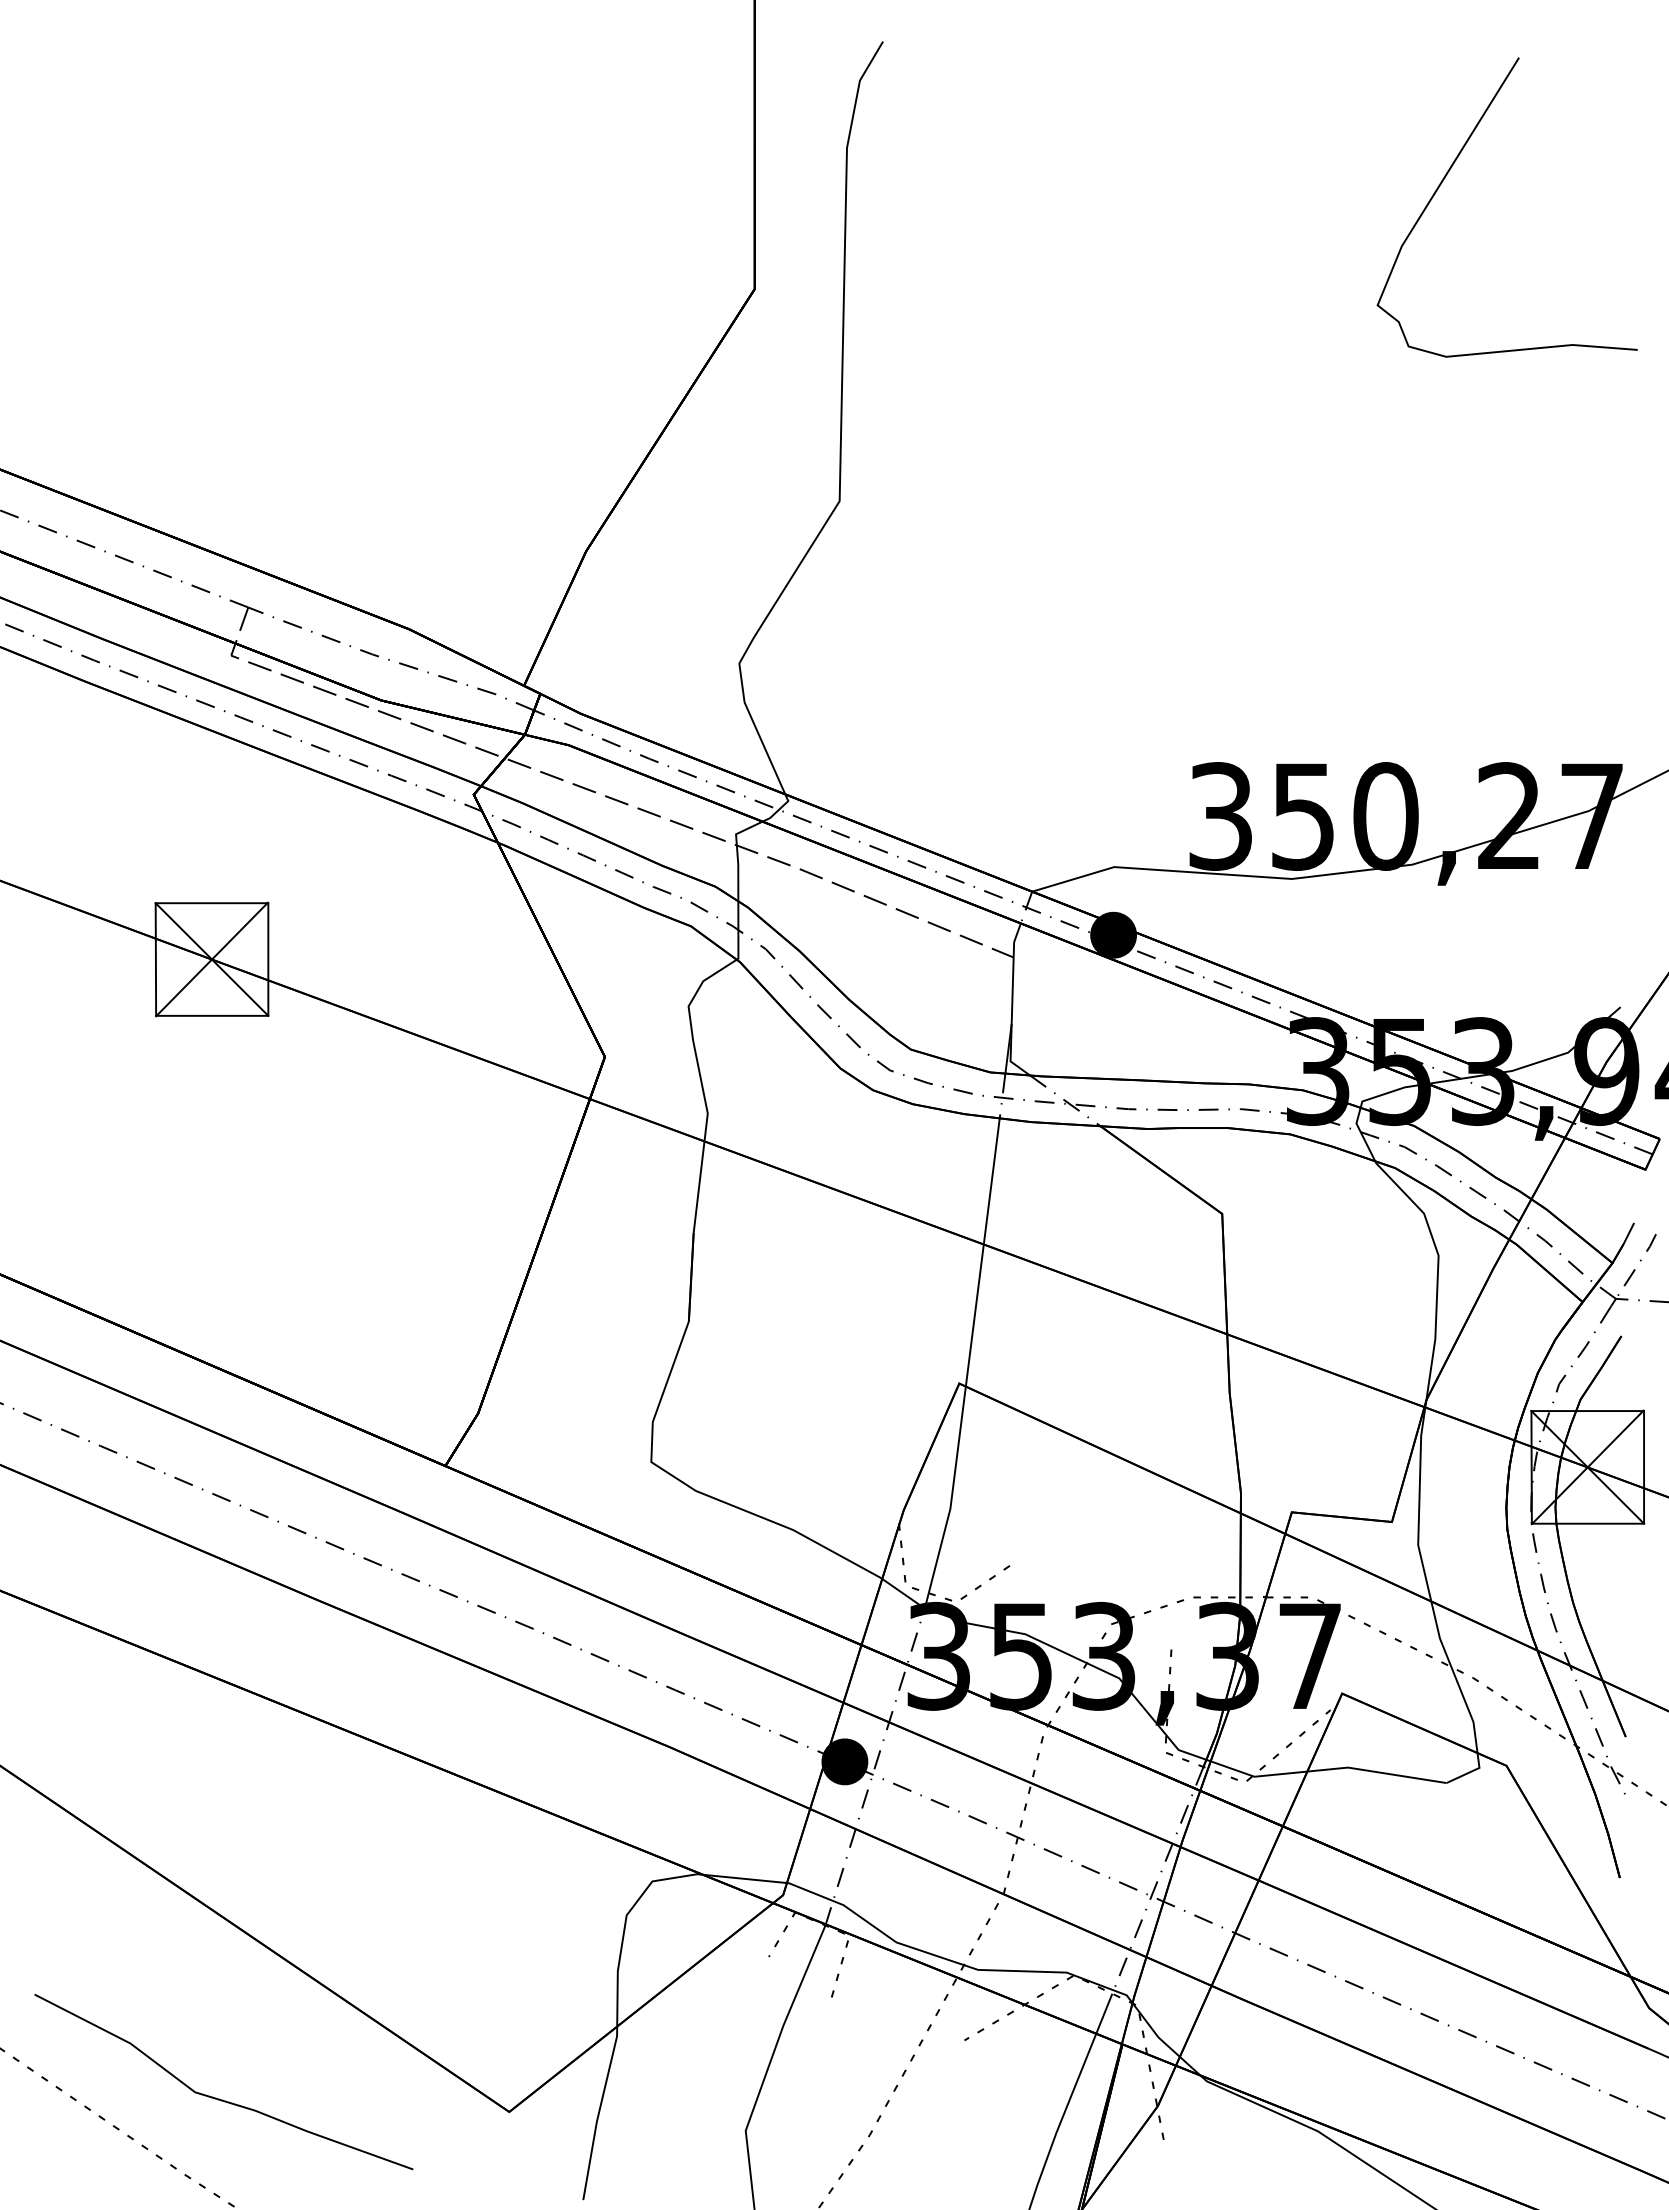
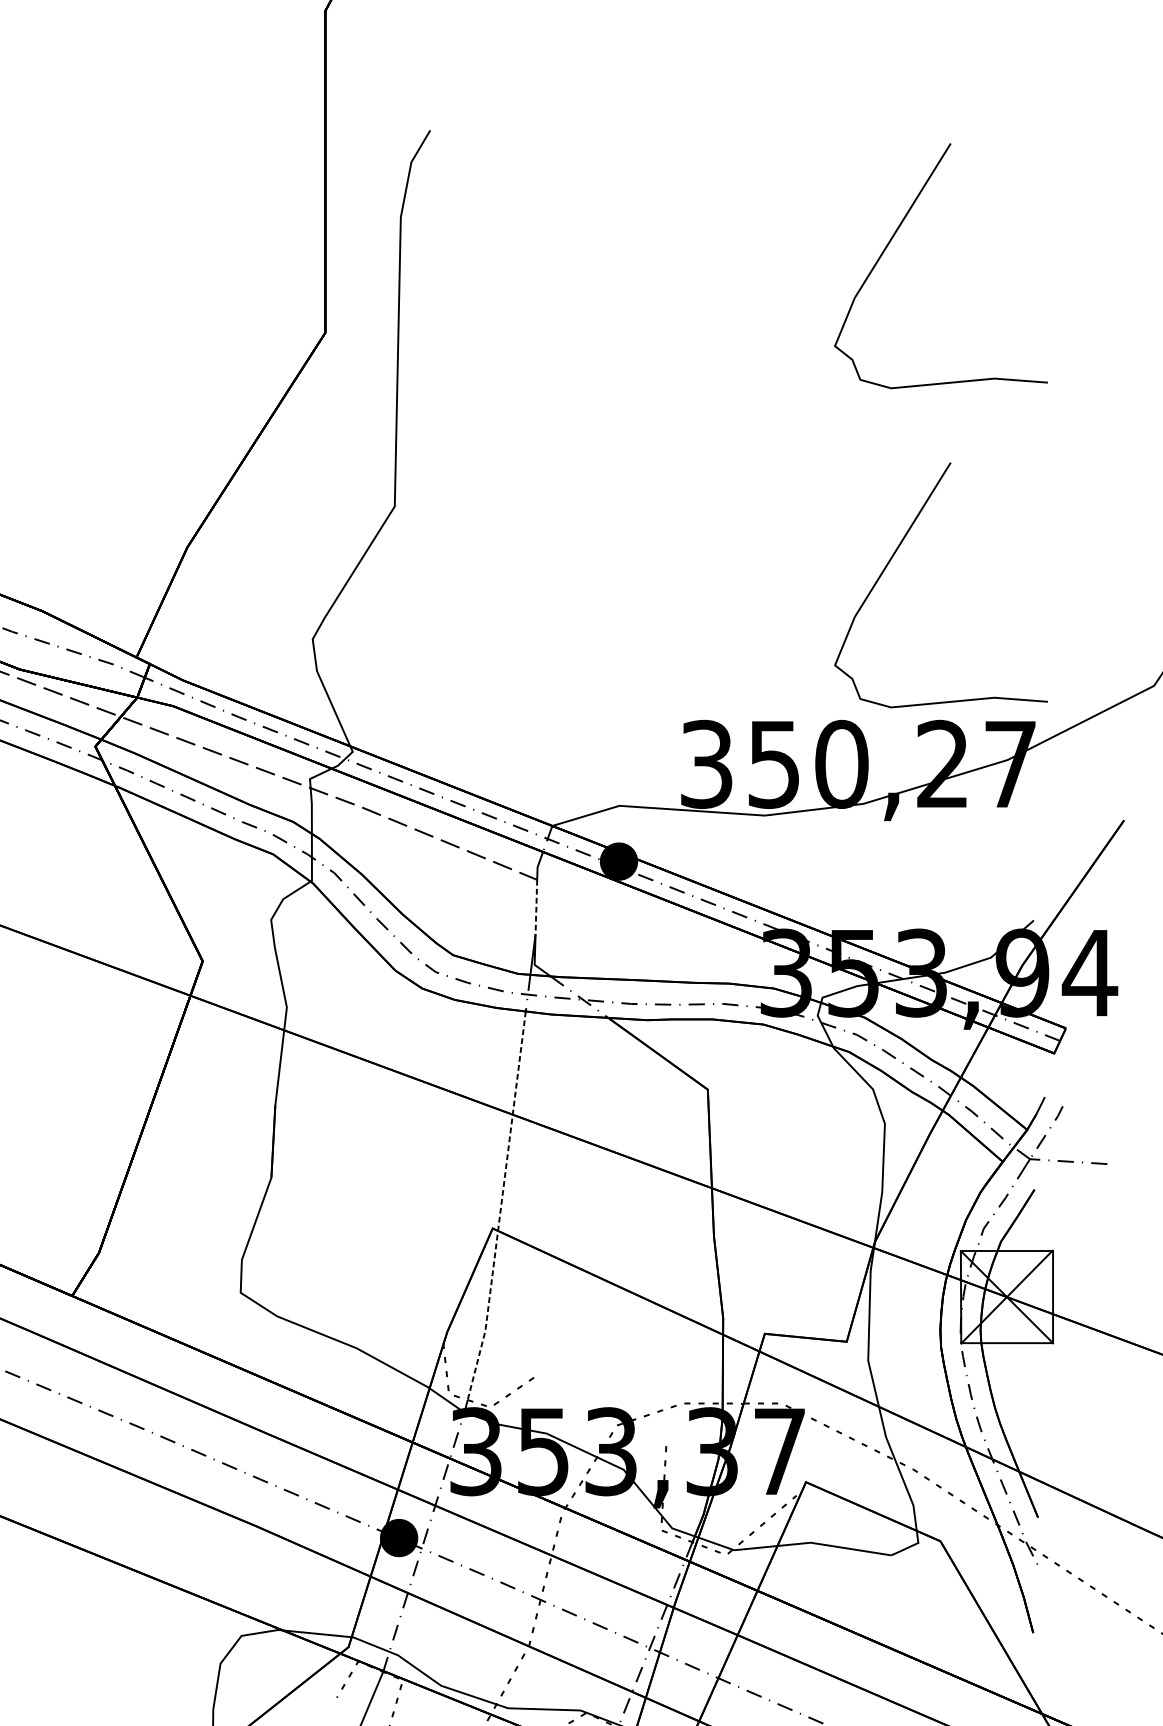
curve: (1450, 560) -> (894, 554), added
line: (1012, 991) -> (536, 907), solid -> dashed
line: (969, 1358) -> (501, 1207), solid -> dashed

